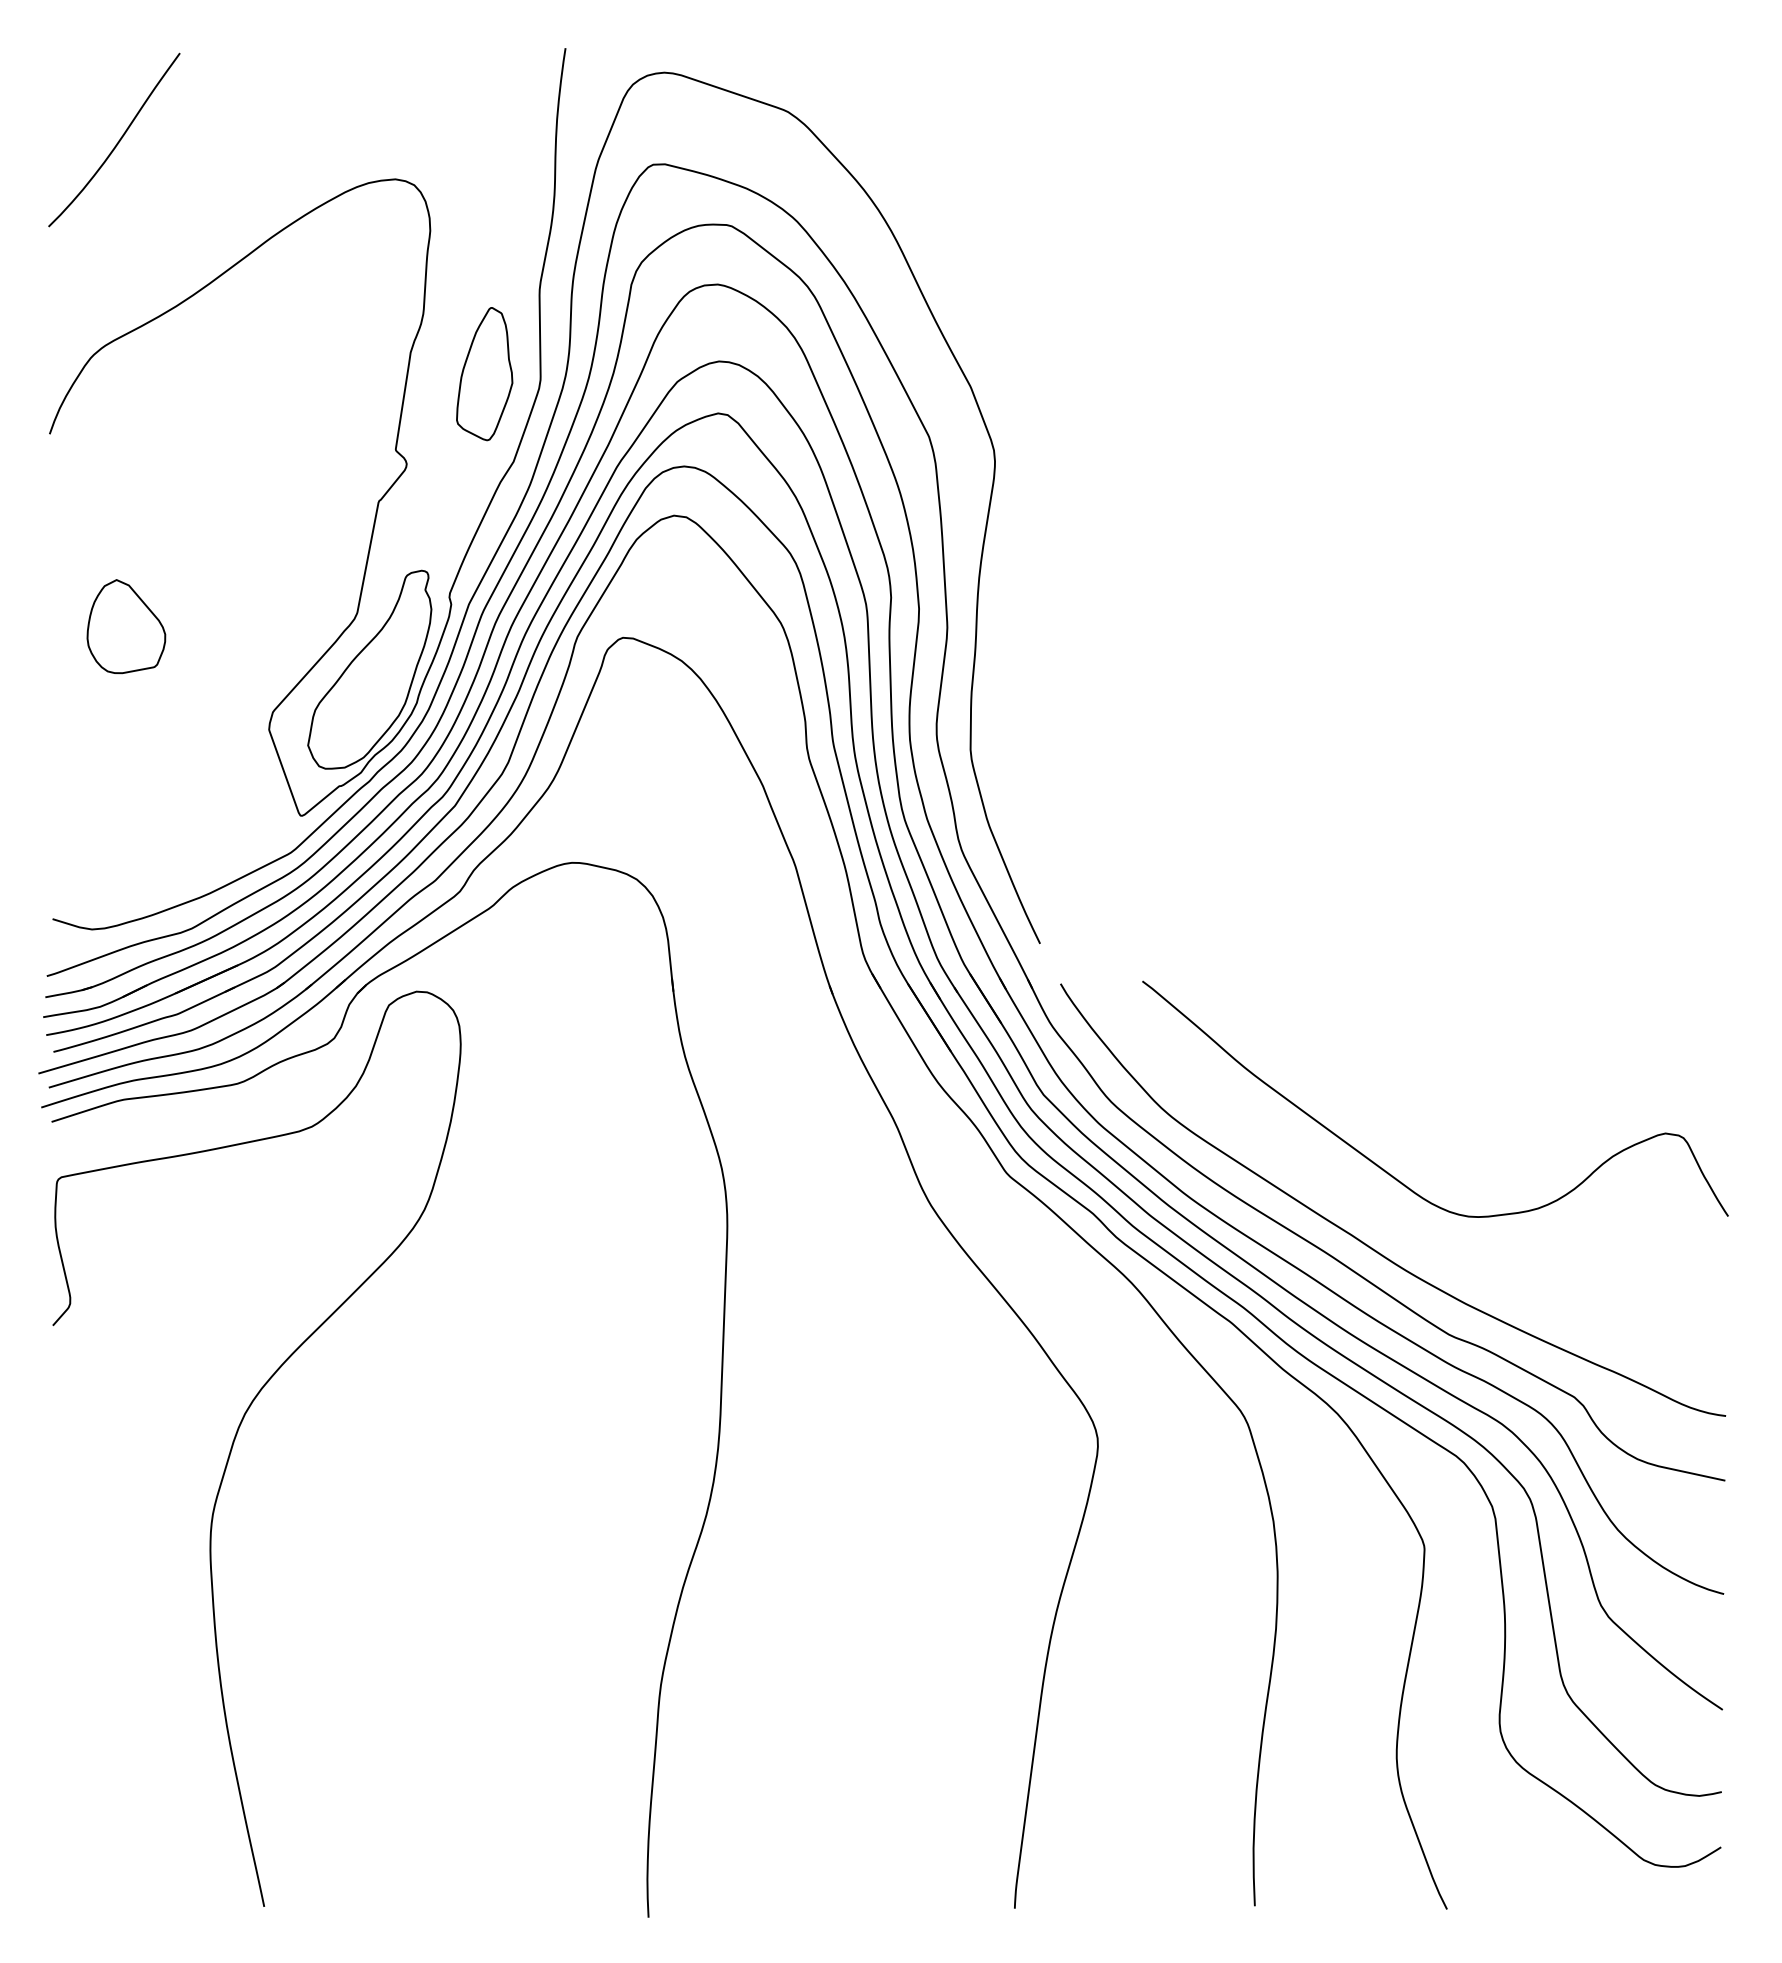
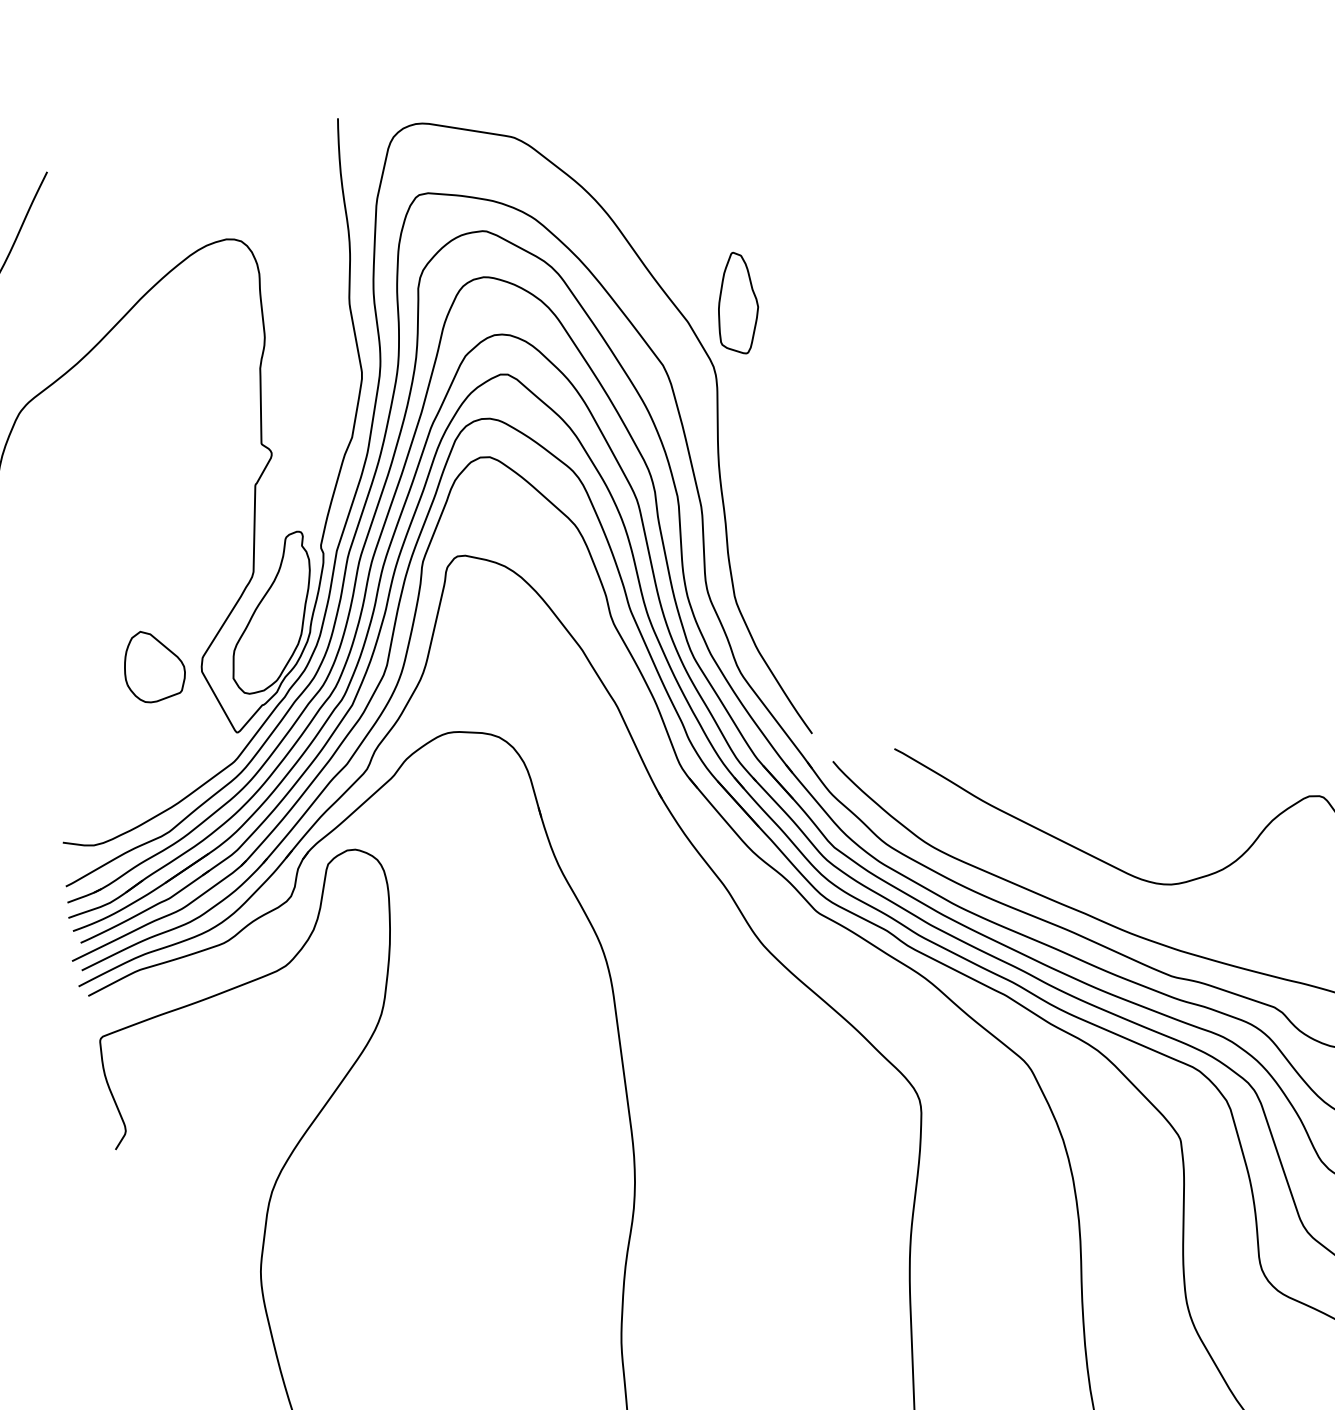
part: (484, 374) -> (735, 304), moved
part: (126, 626) -> (153, 665), moved

